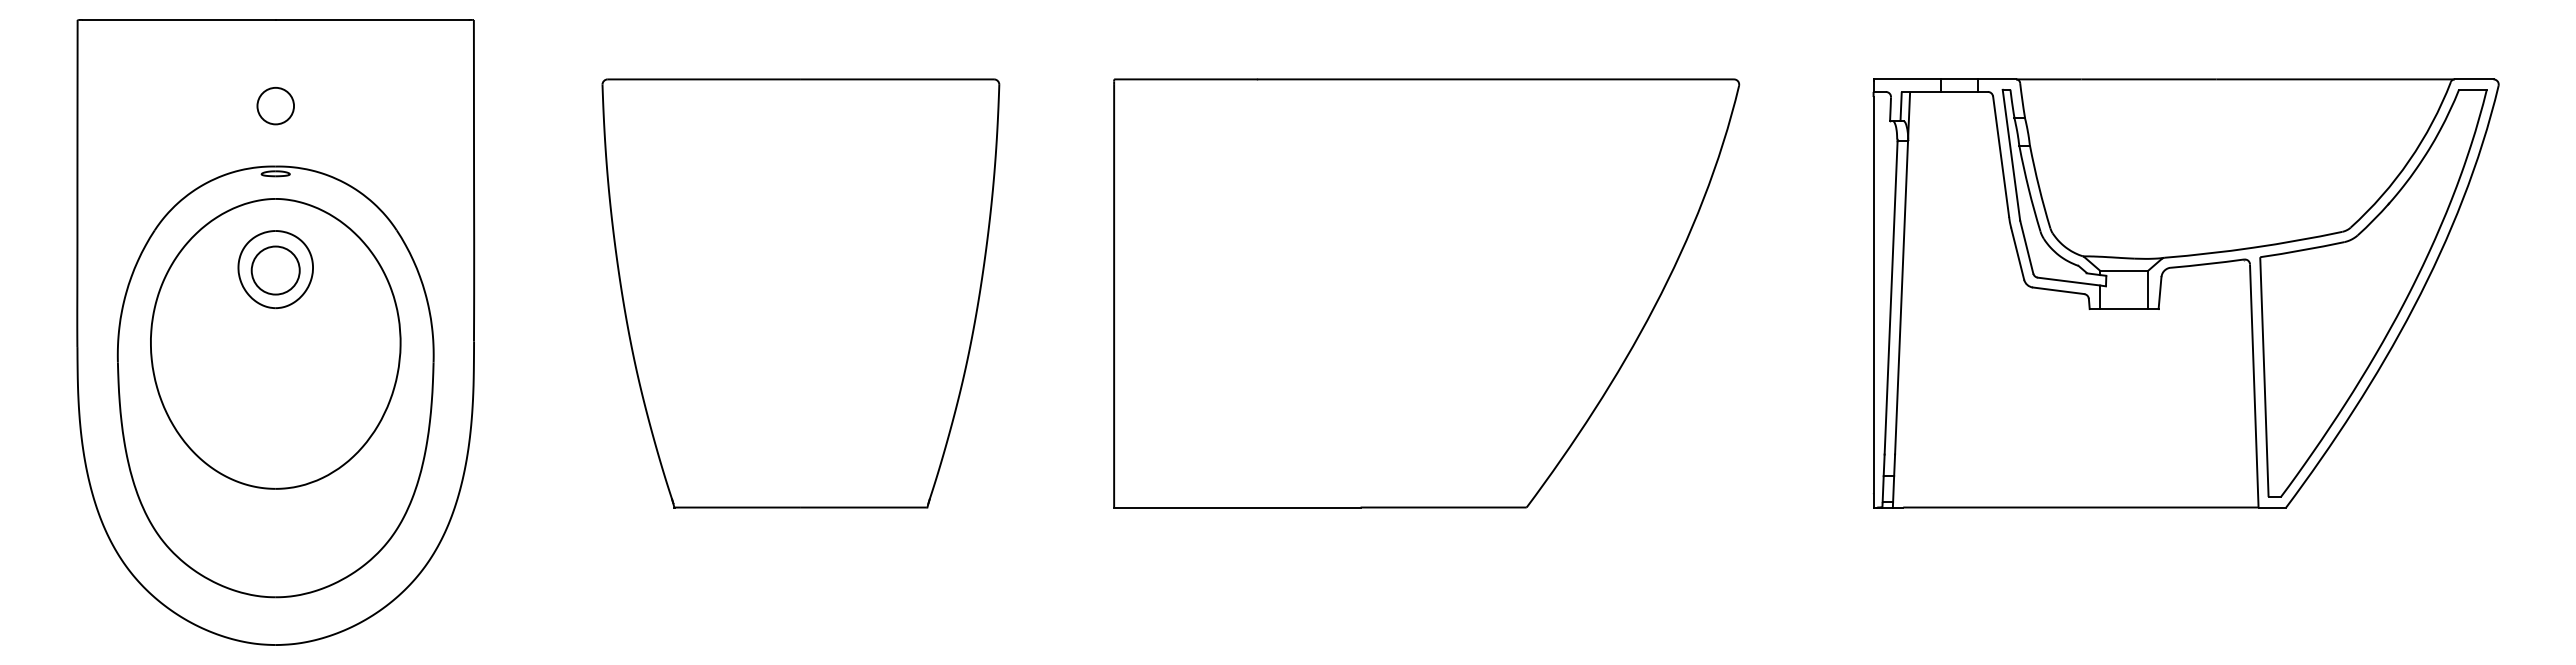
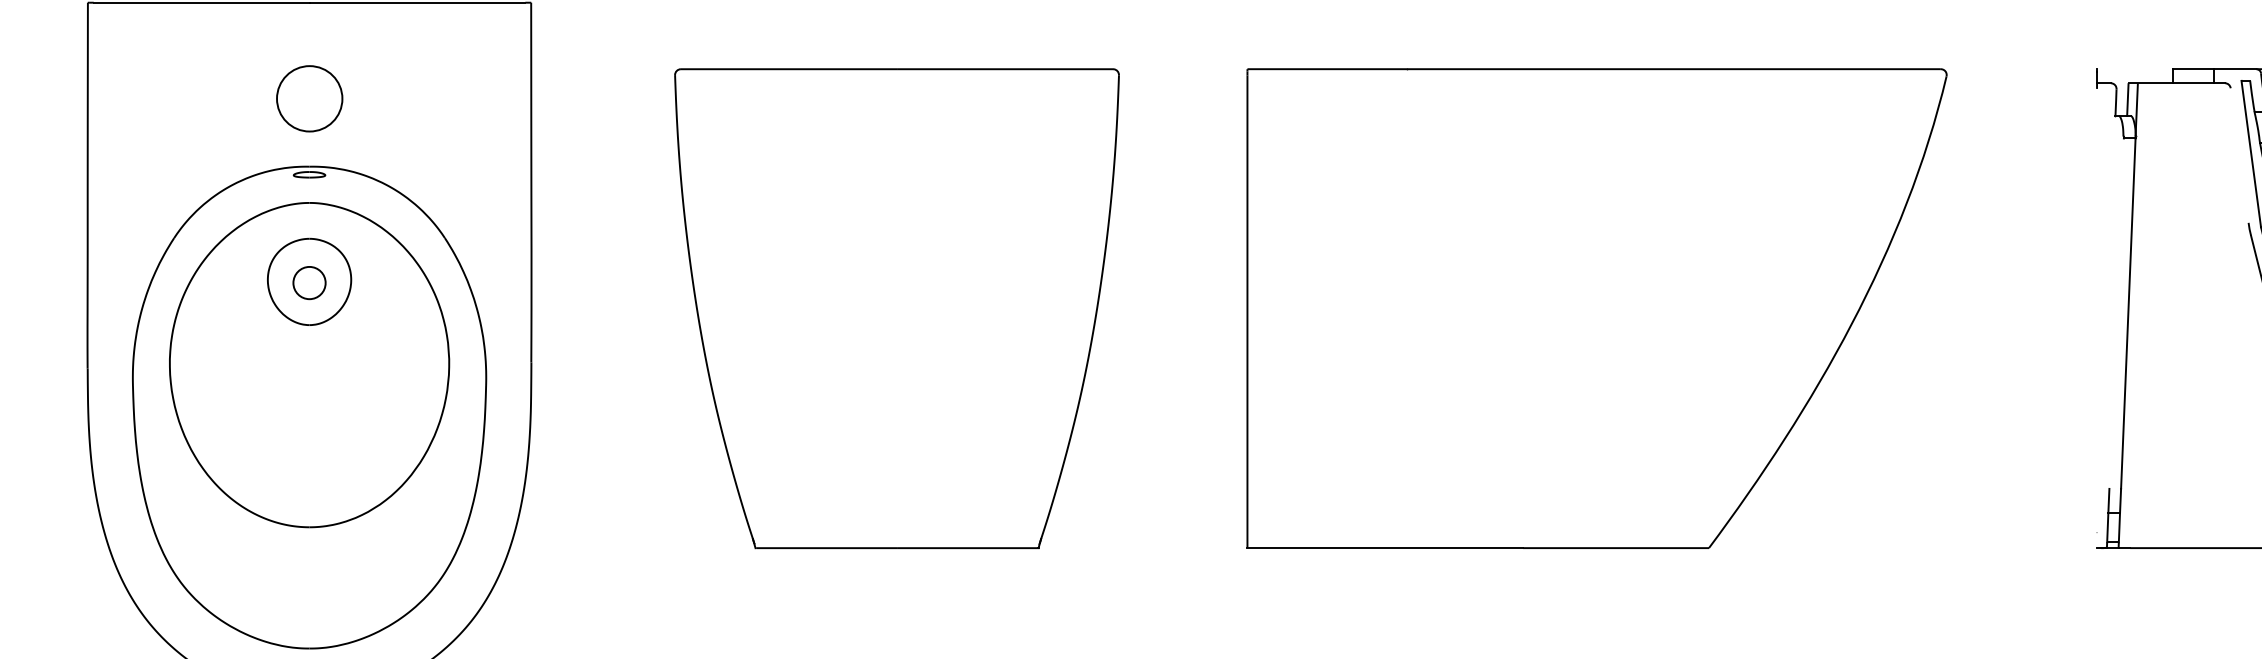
line: (1907, 79) -> (2134, 69), removed
circle: (275, 106) -> (309, 99), size x1.6
line: (2001, 156) -> (2240, 155), removed
circle: (275, 270) -> (309, 282), size x0.6
line: (1890, 297) -> (2115, 313), removed
line: (1873, 302) -> (2096, 318), removed

